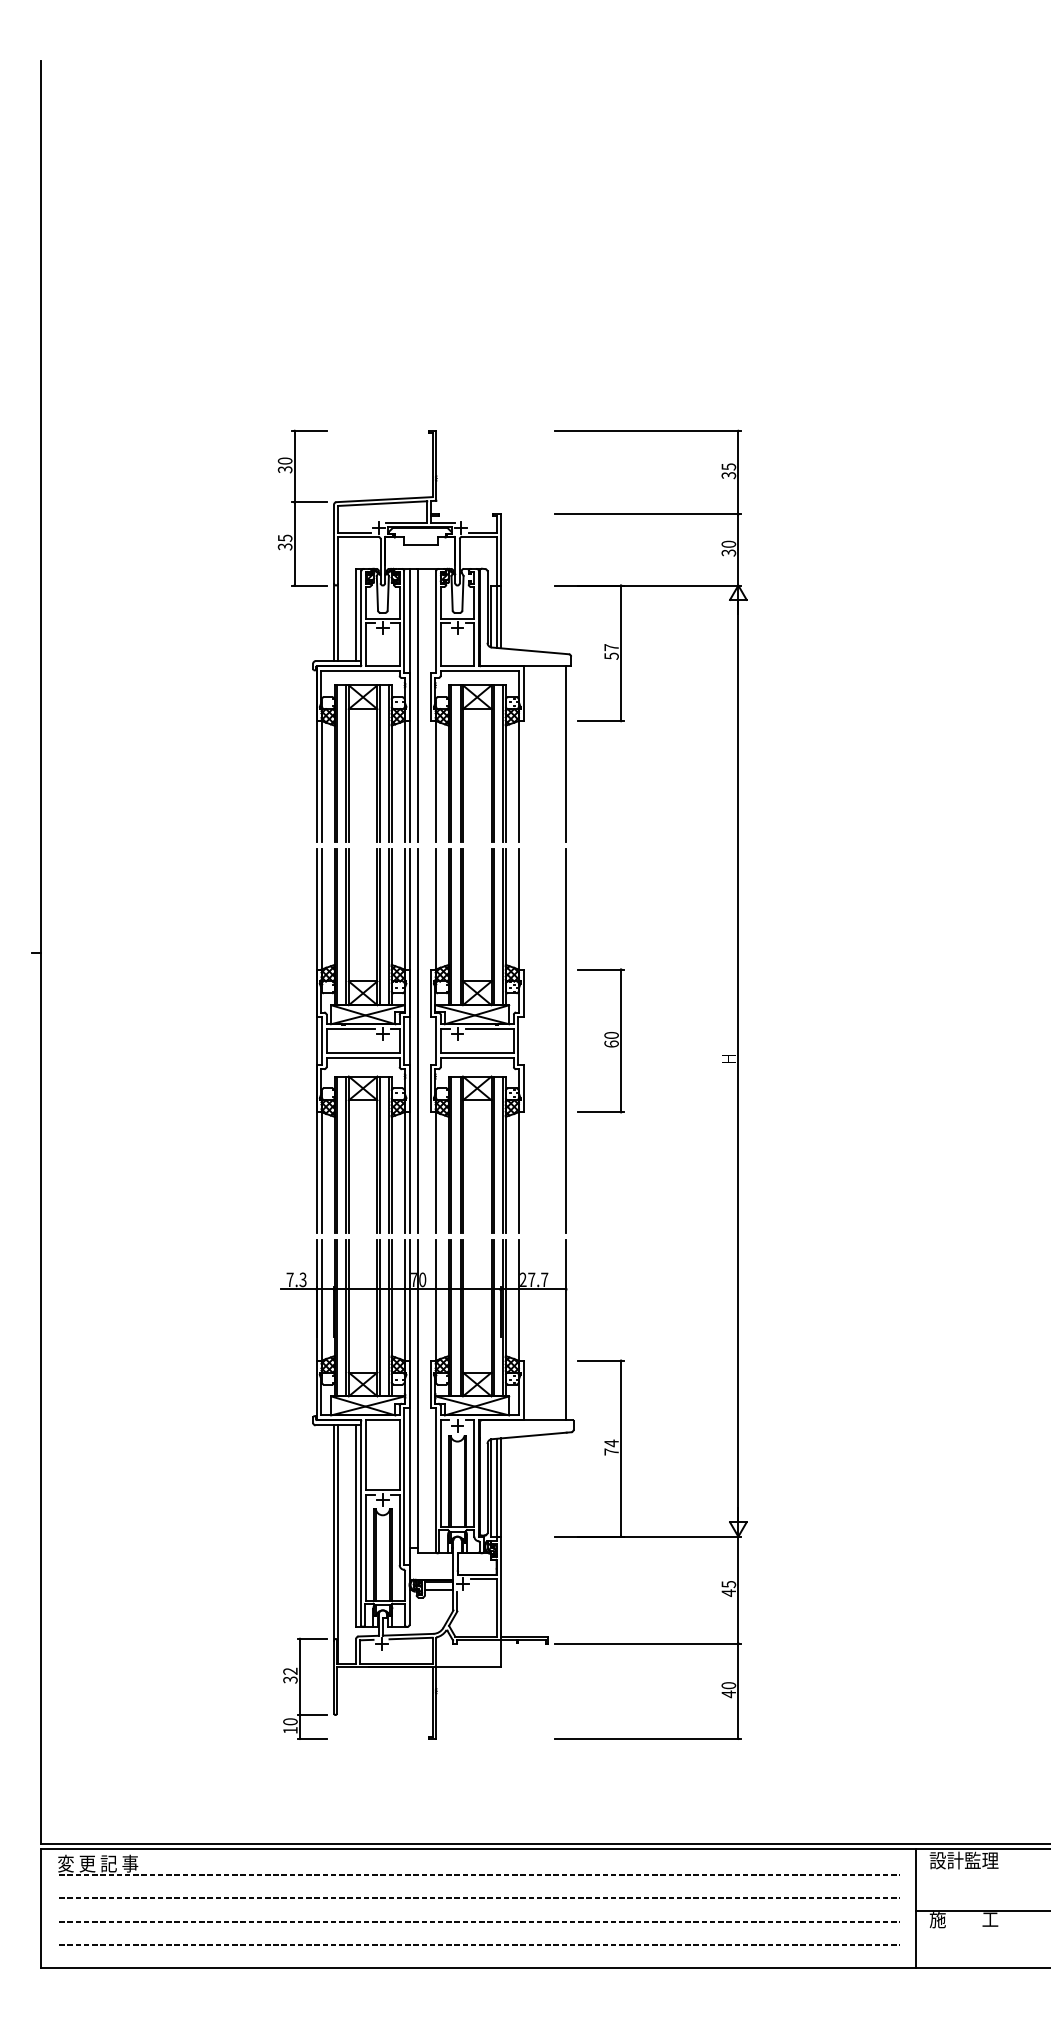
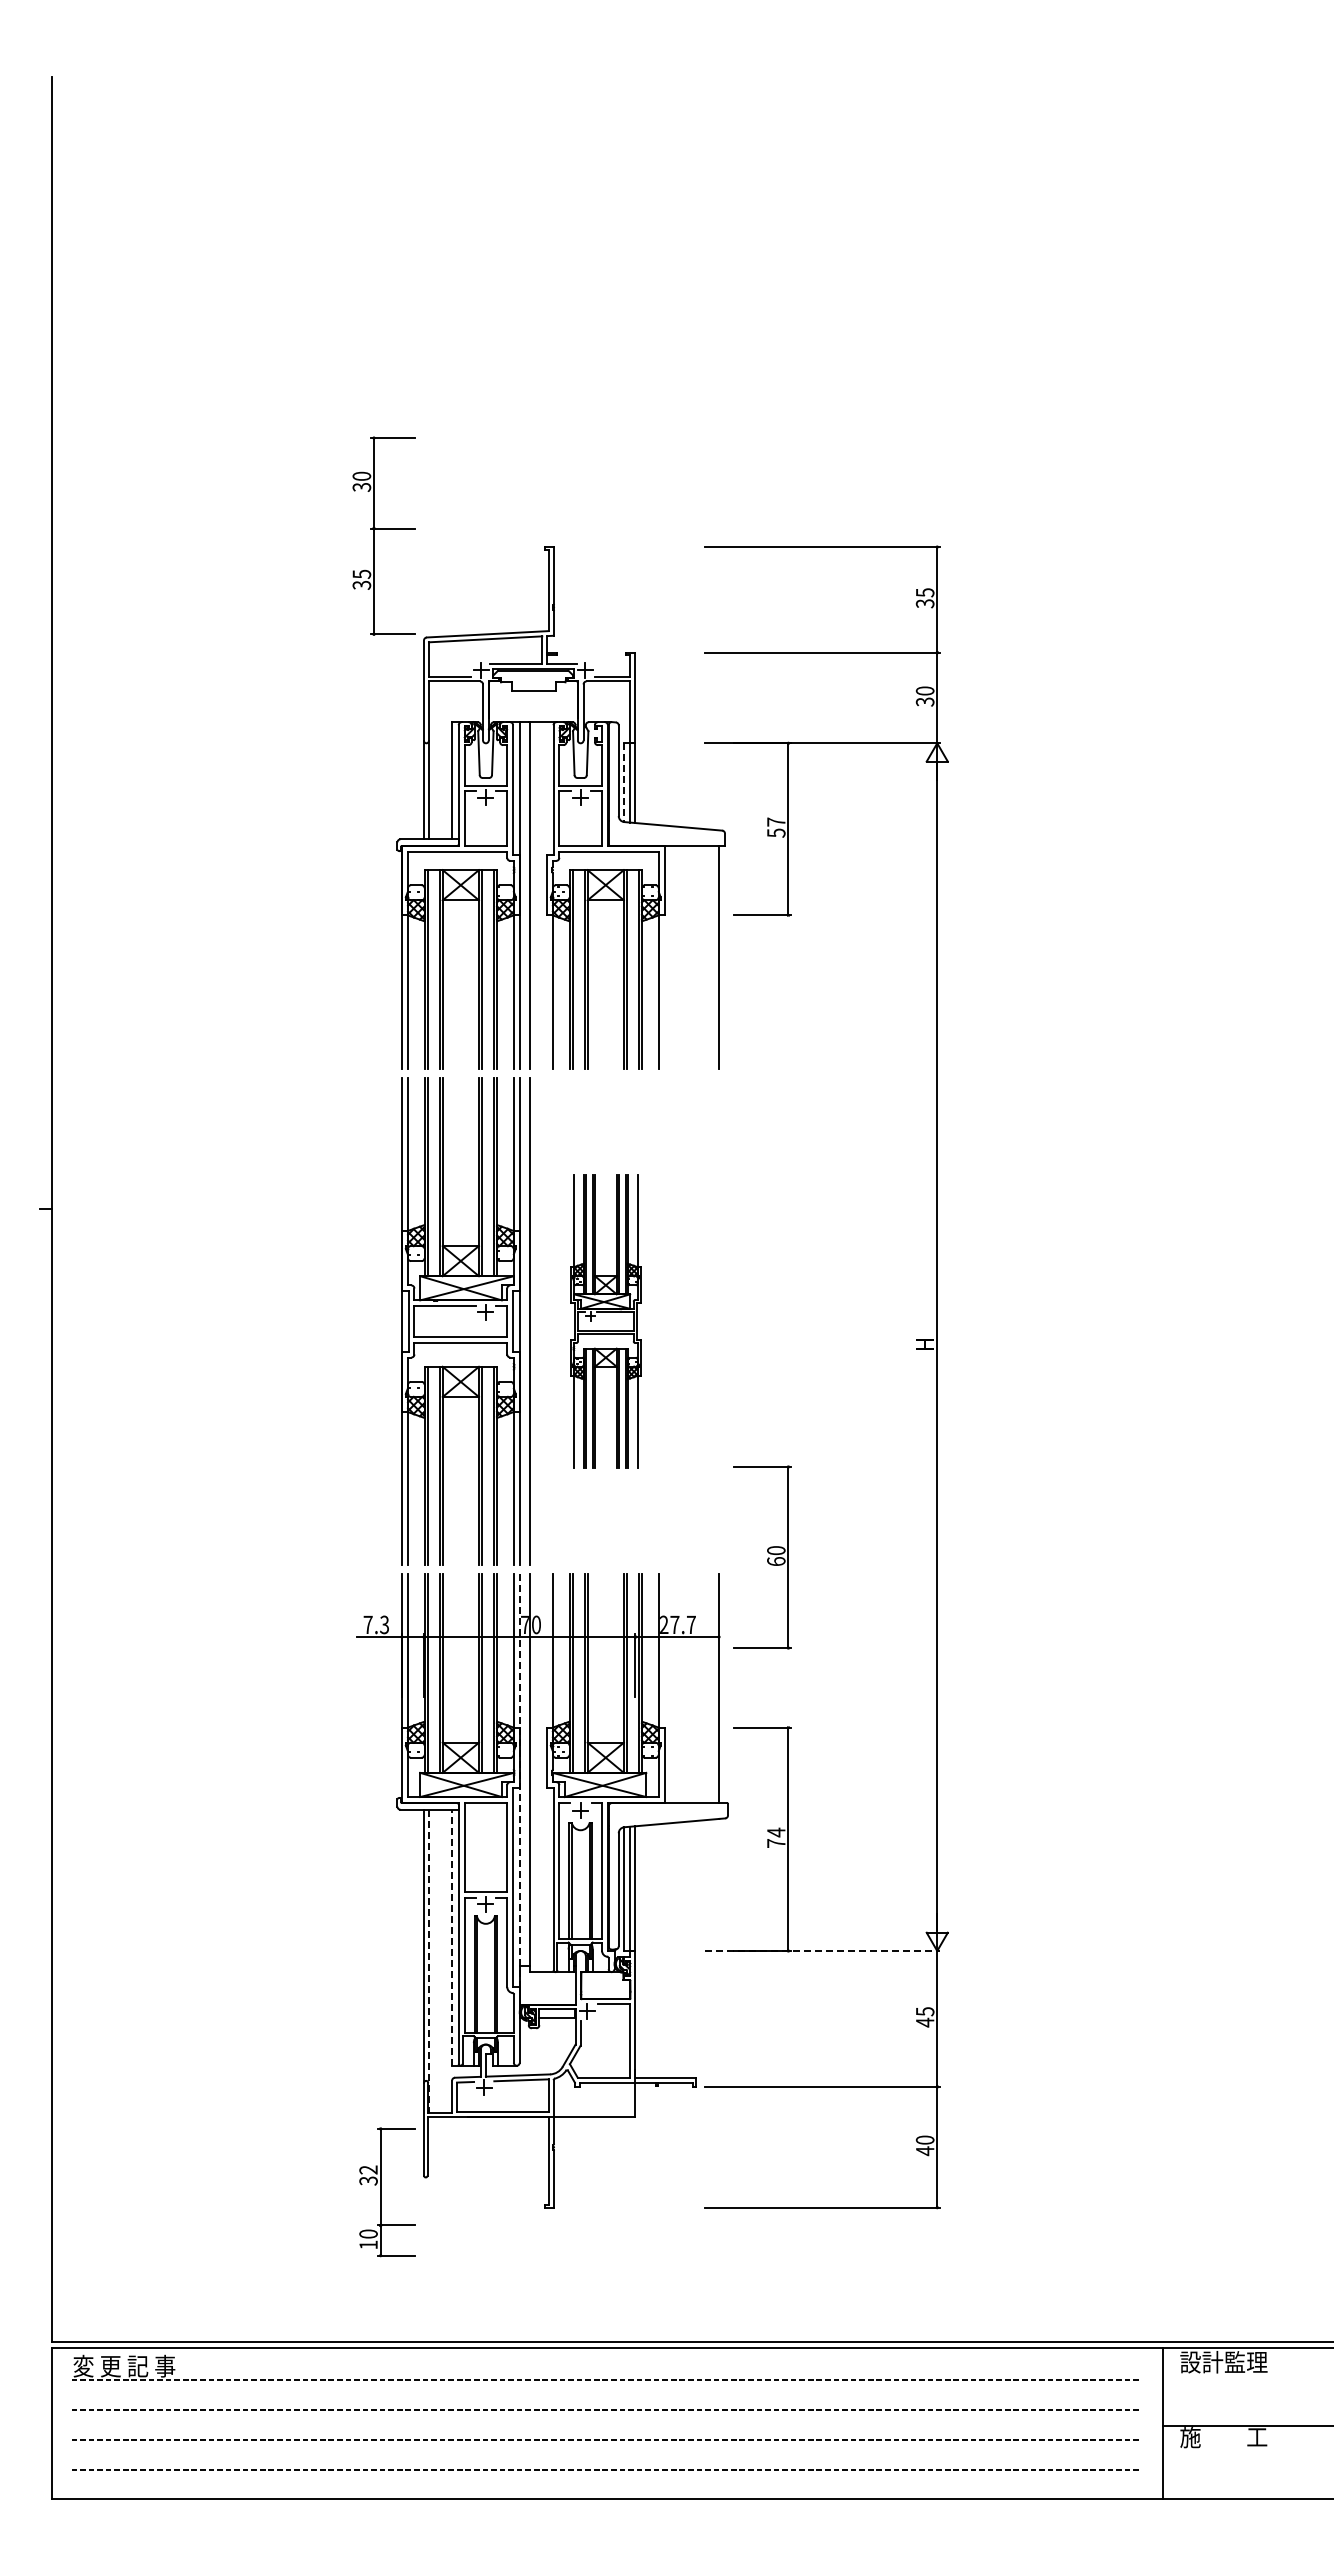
part: (302, 507) -> (383, 535), moved
line: (491, 617) -> (623, 783), solid -> dashed
part: (477, 1040) -> (605, 1321), size x0.6
line: (566, 1040) -> (718, 1321), removed
part: (600, 1040) -> (762, 1557), moved
line: (409, 1403) -> (519, 1781), solid -> dashed
line: (356, 1526) -> (452, 1937), solid -> dashed
line: (647, 1537) -> (822, 1951), solid -> dashed
line: (337, 1544) -> (428, 1961), solid -> dashed
part: (305, 1689) -> (387, 2192), moved

